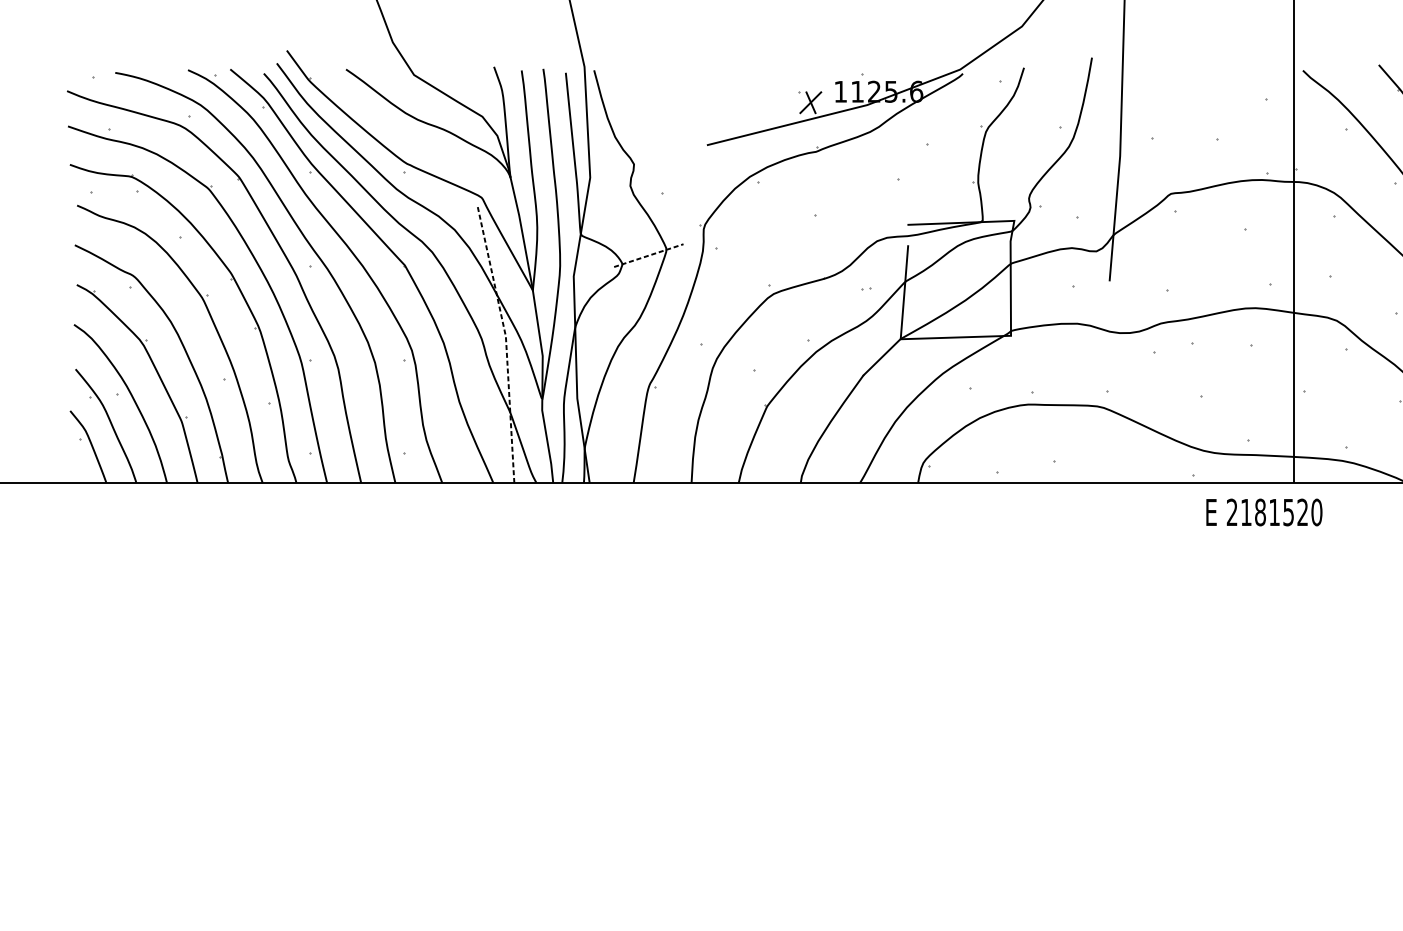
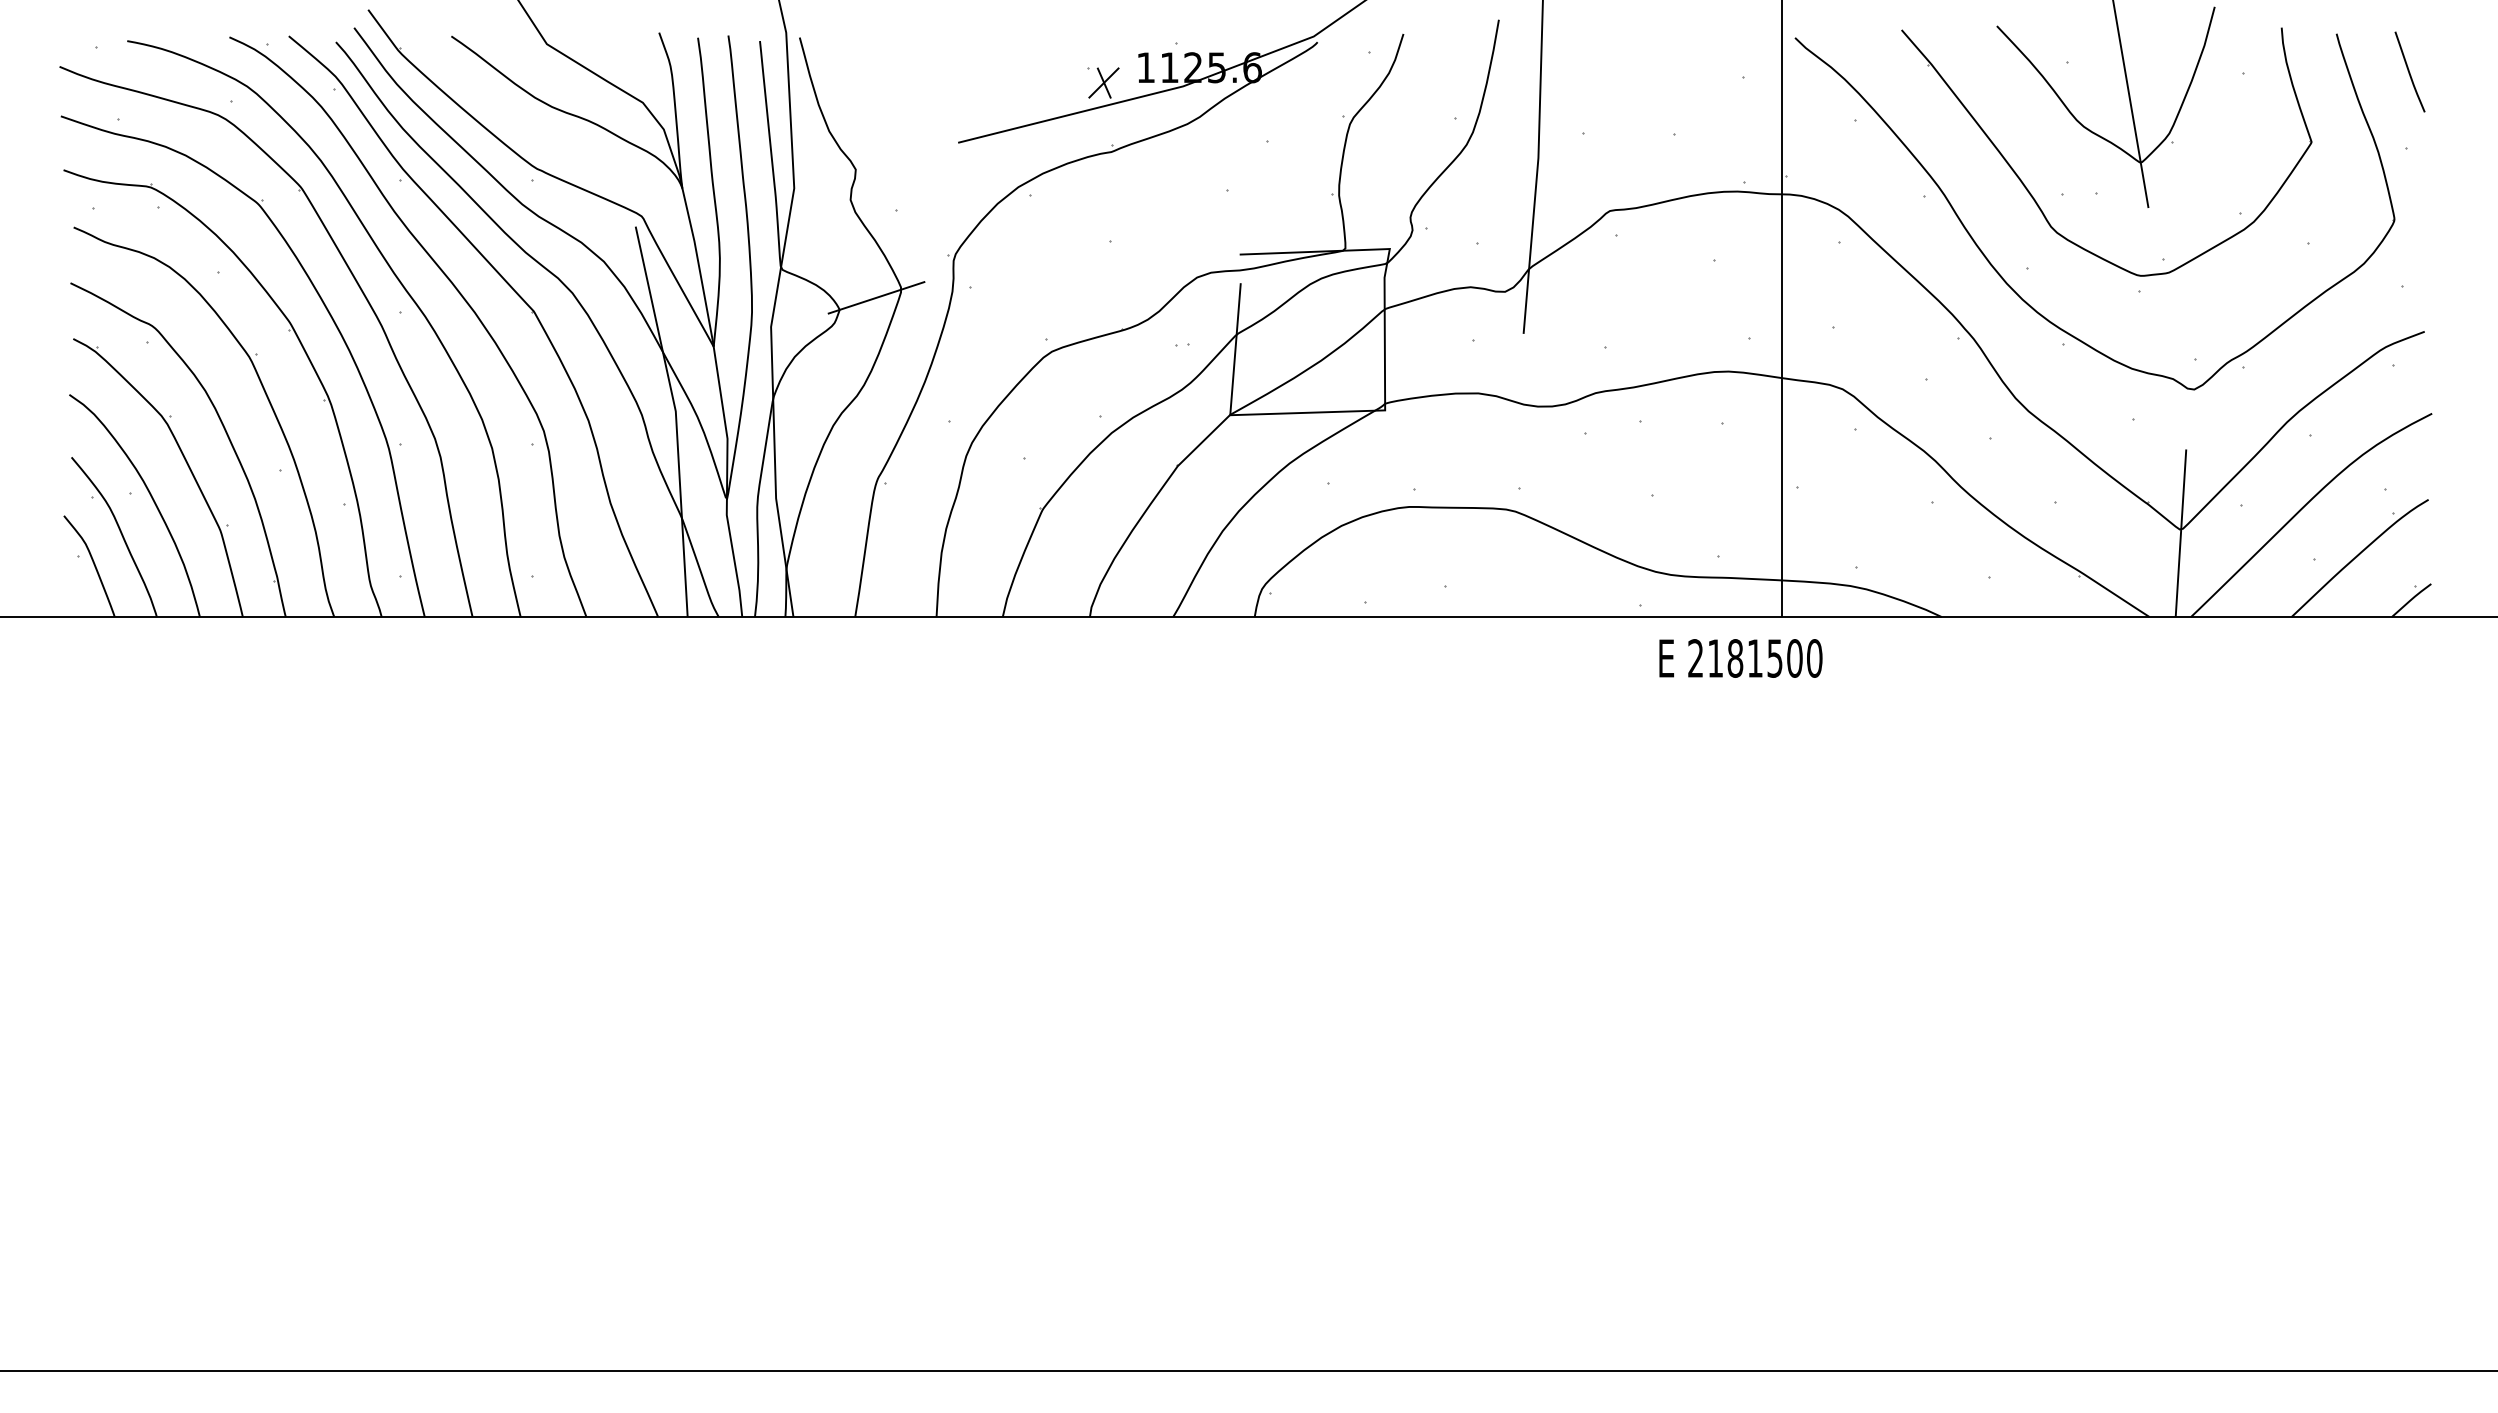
line: (649, 255) -> (877, 297), dashed -> solid
line: (506, 342) -> (676, 419), dashed -> solid
text: (1302, 512) -> (1794, 658), 2181520 -> 2181500

